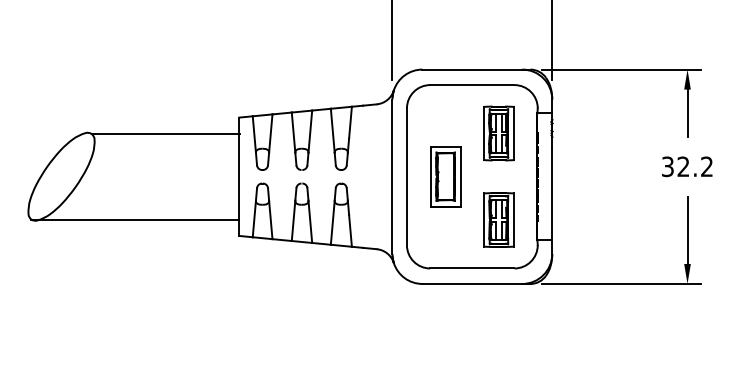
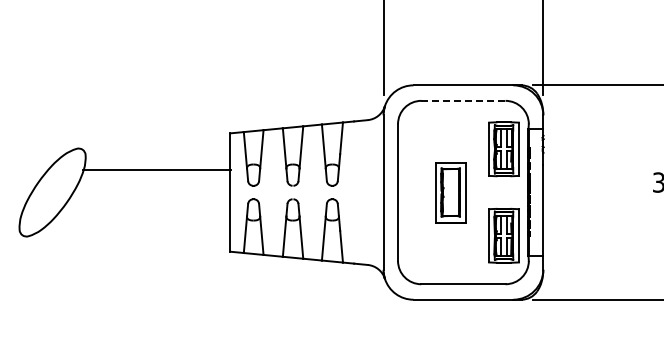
line: (472, 85) -> (463, 101), solid -> dashed
line: (165, 134) -> (156, 170), moved
part: (461, 176) -> (466, 192), moved
line: (135, 219) -> (126, 235), removed

